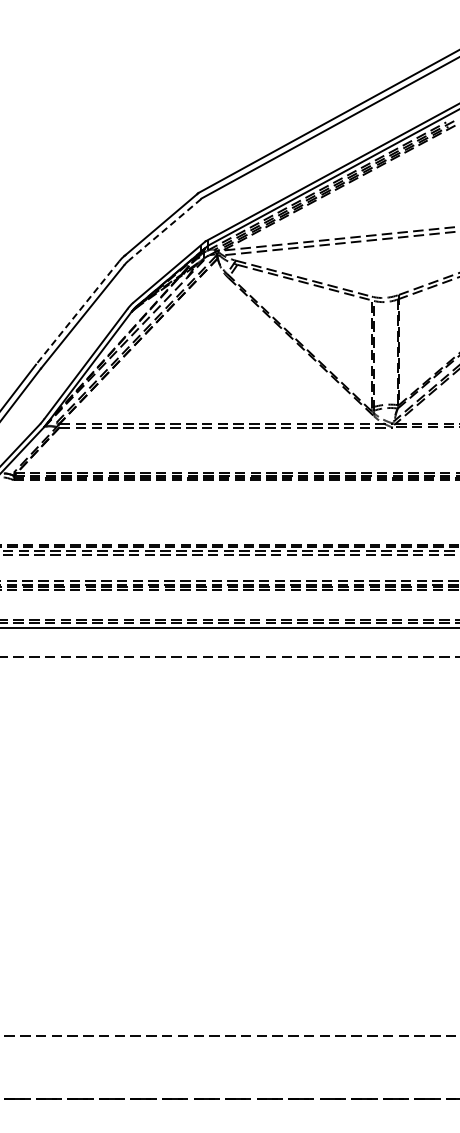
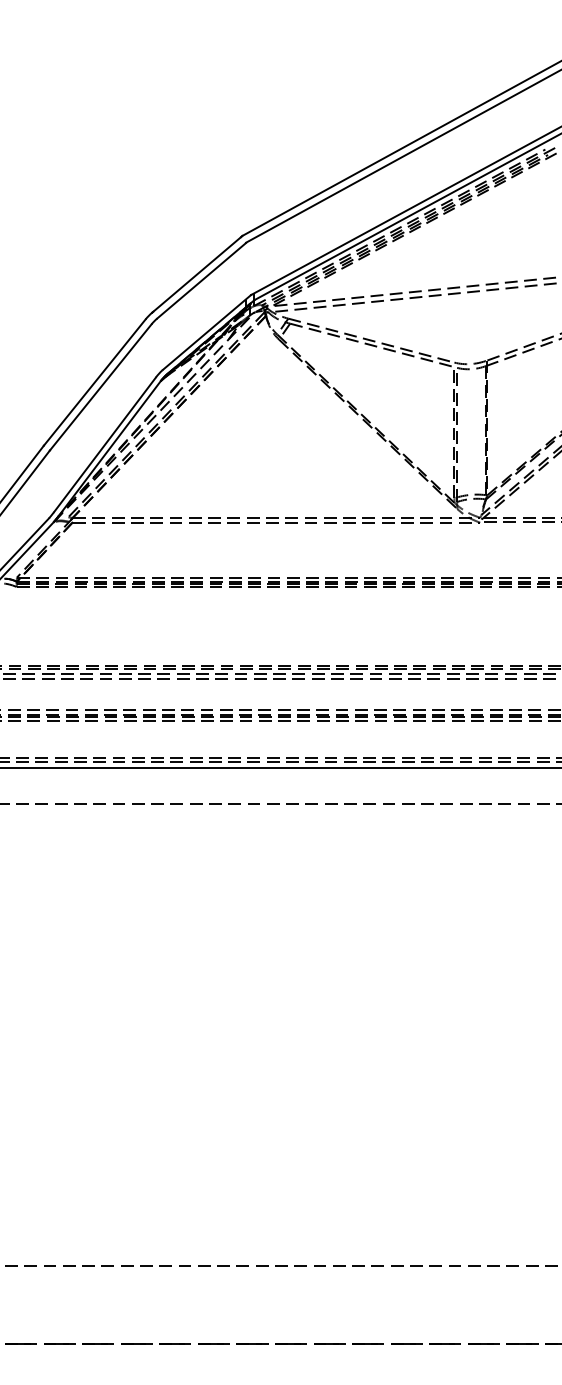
line: (165, 229) -> (202, 280), dashed -> solid
line: (77, 313) -> (94, 383), dashed -> solid

